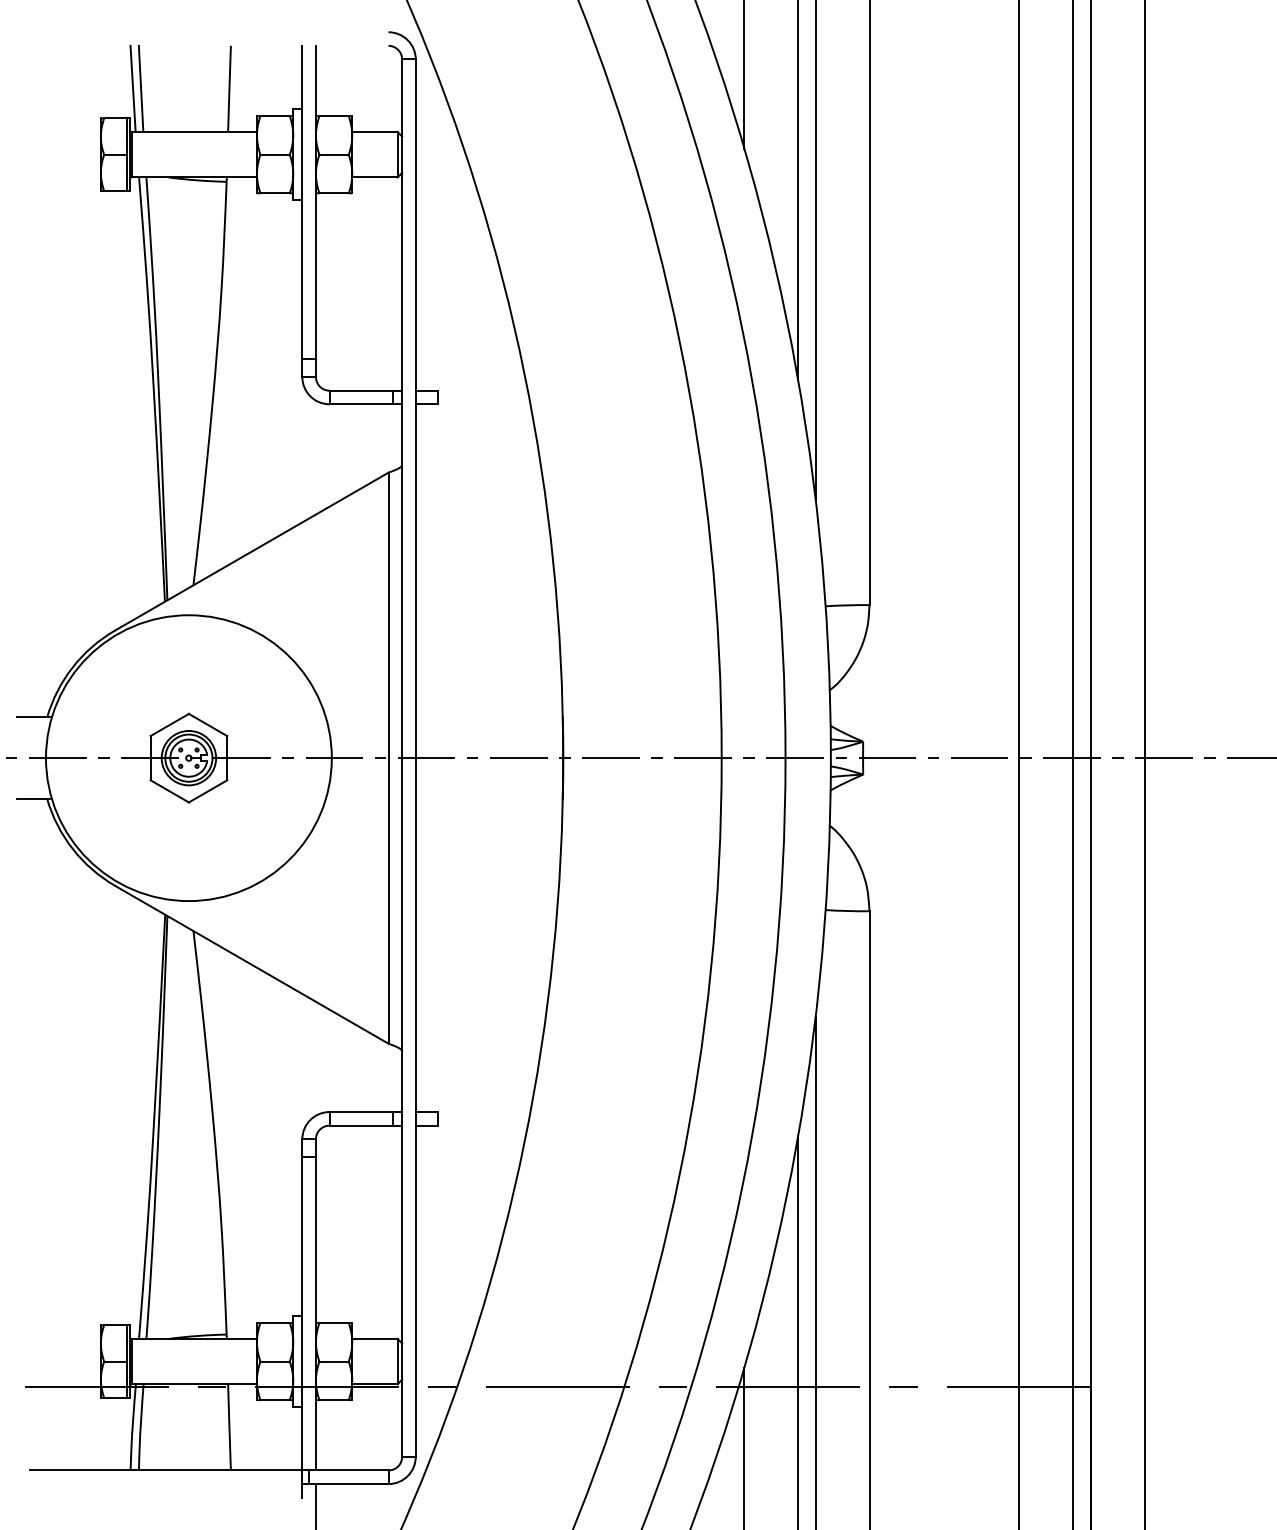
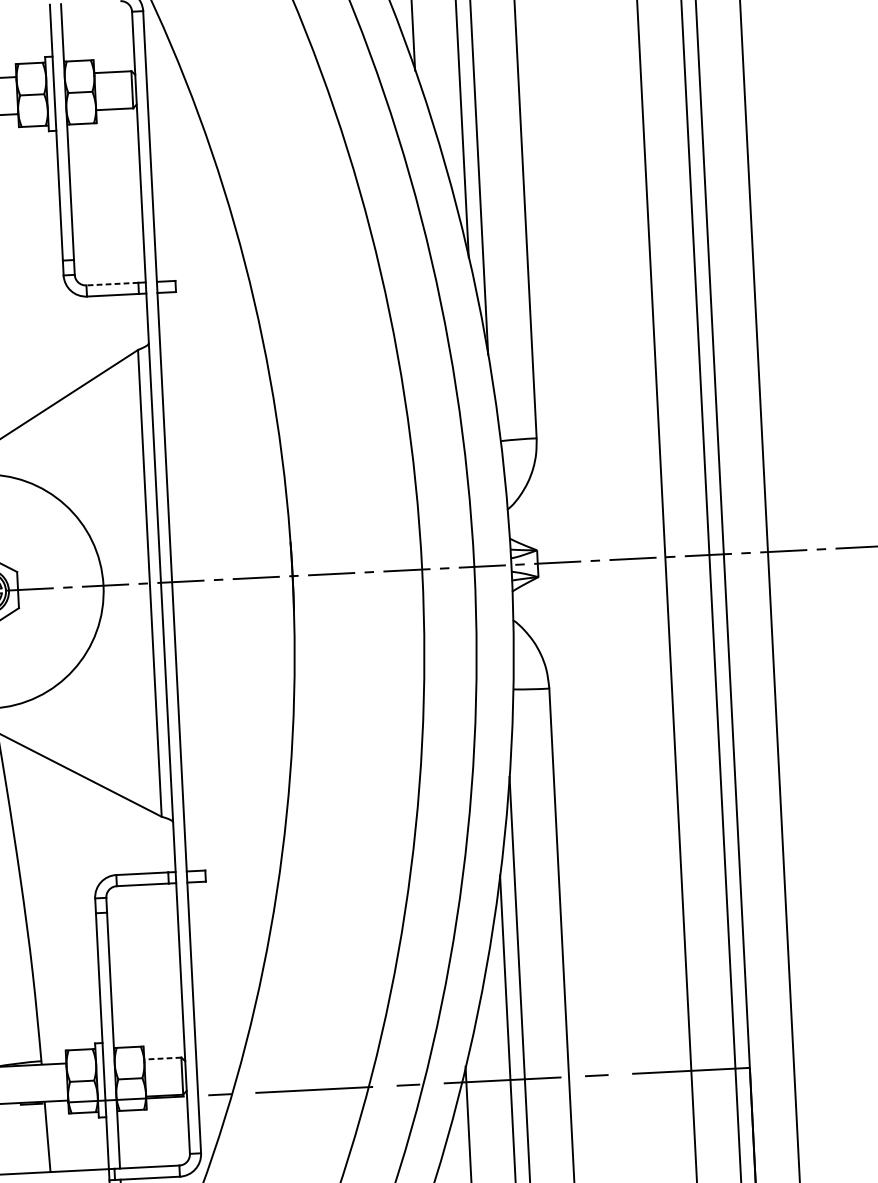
line: (361, 390) -> (112, 283), solid -> dashed
line: (374, 1338) -> (162, 1058), solid -> dashed

